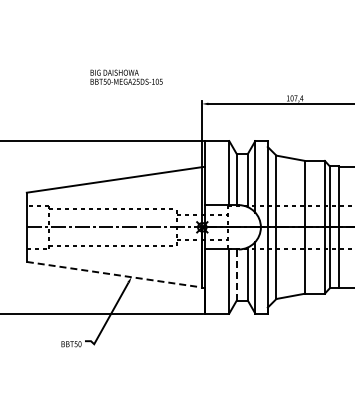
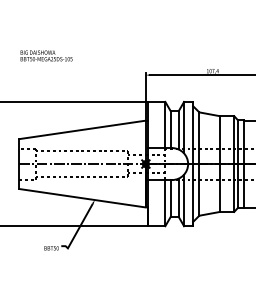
text: (126, 76) -> (46, 55), moved
line: (114, 274) -> (82, 198), dashed -> solid
line: (236, 275) -> (170, 198), dashed -> solid

